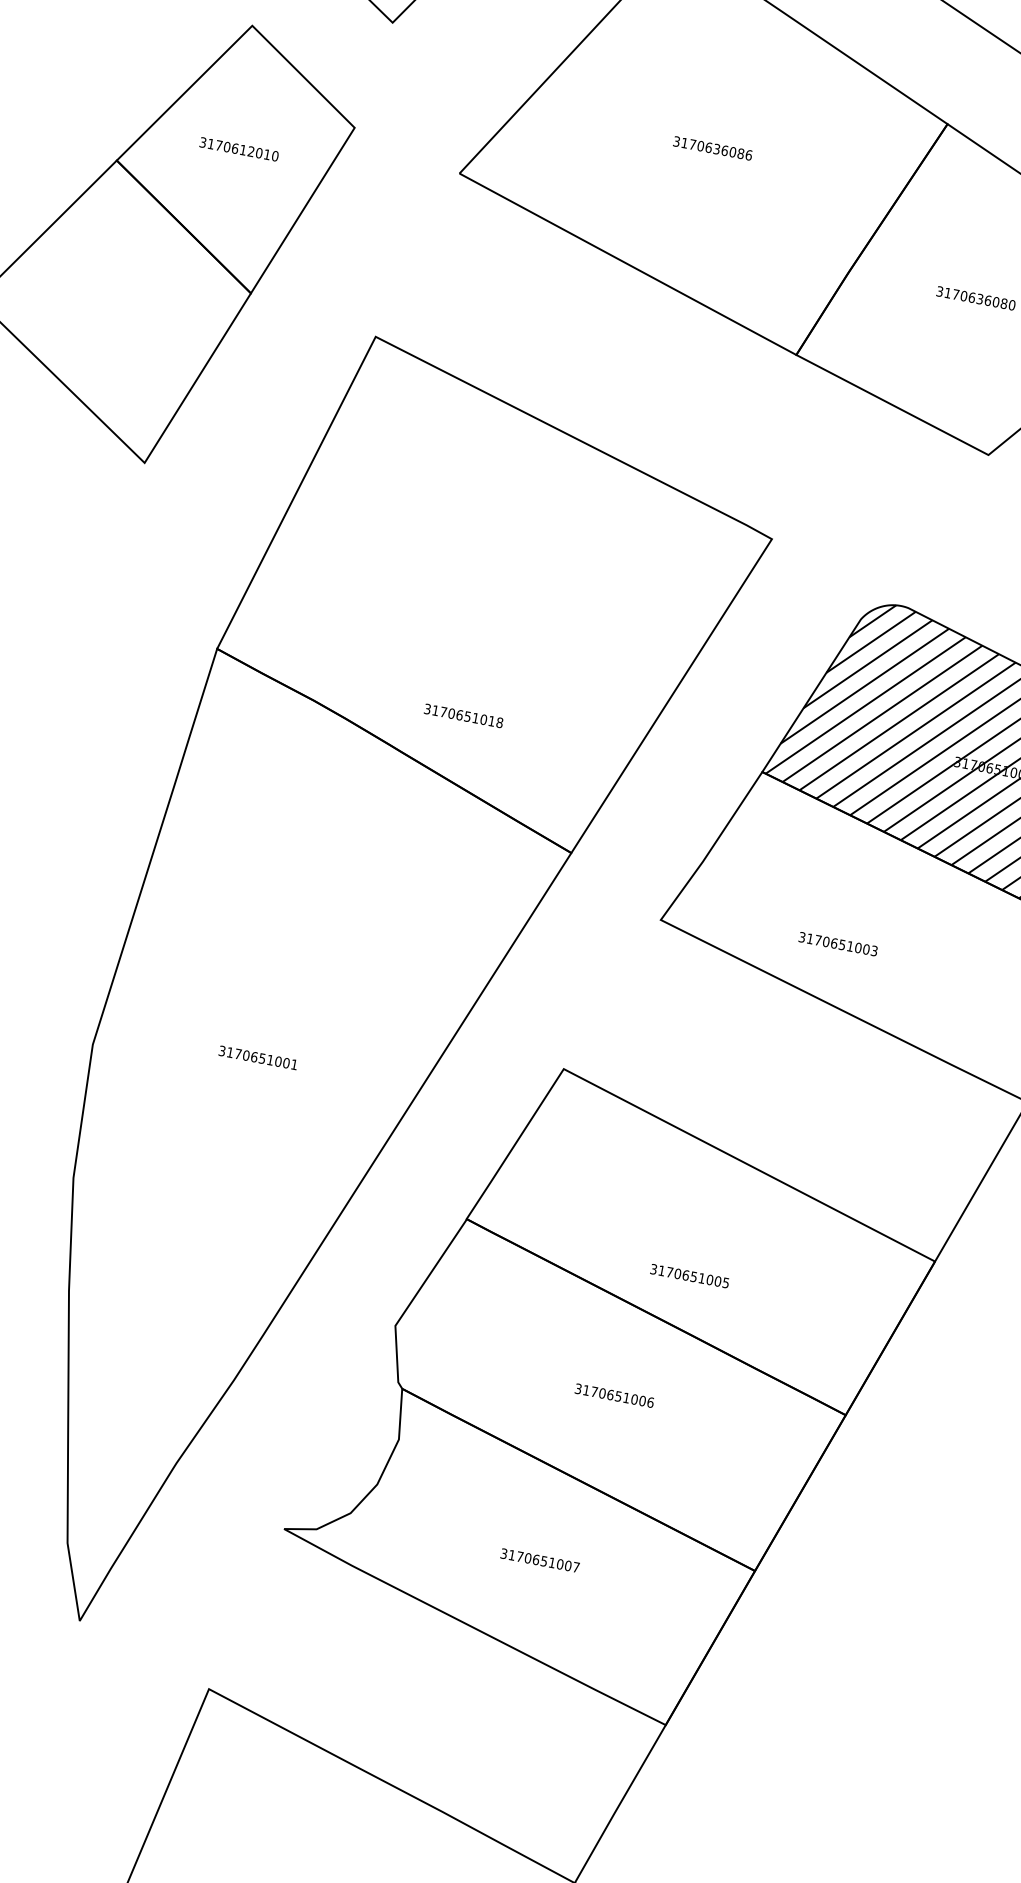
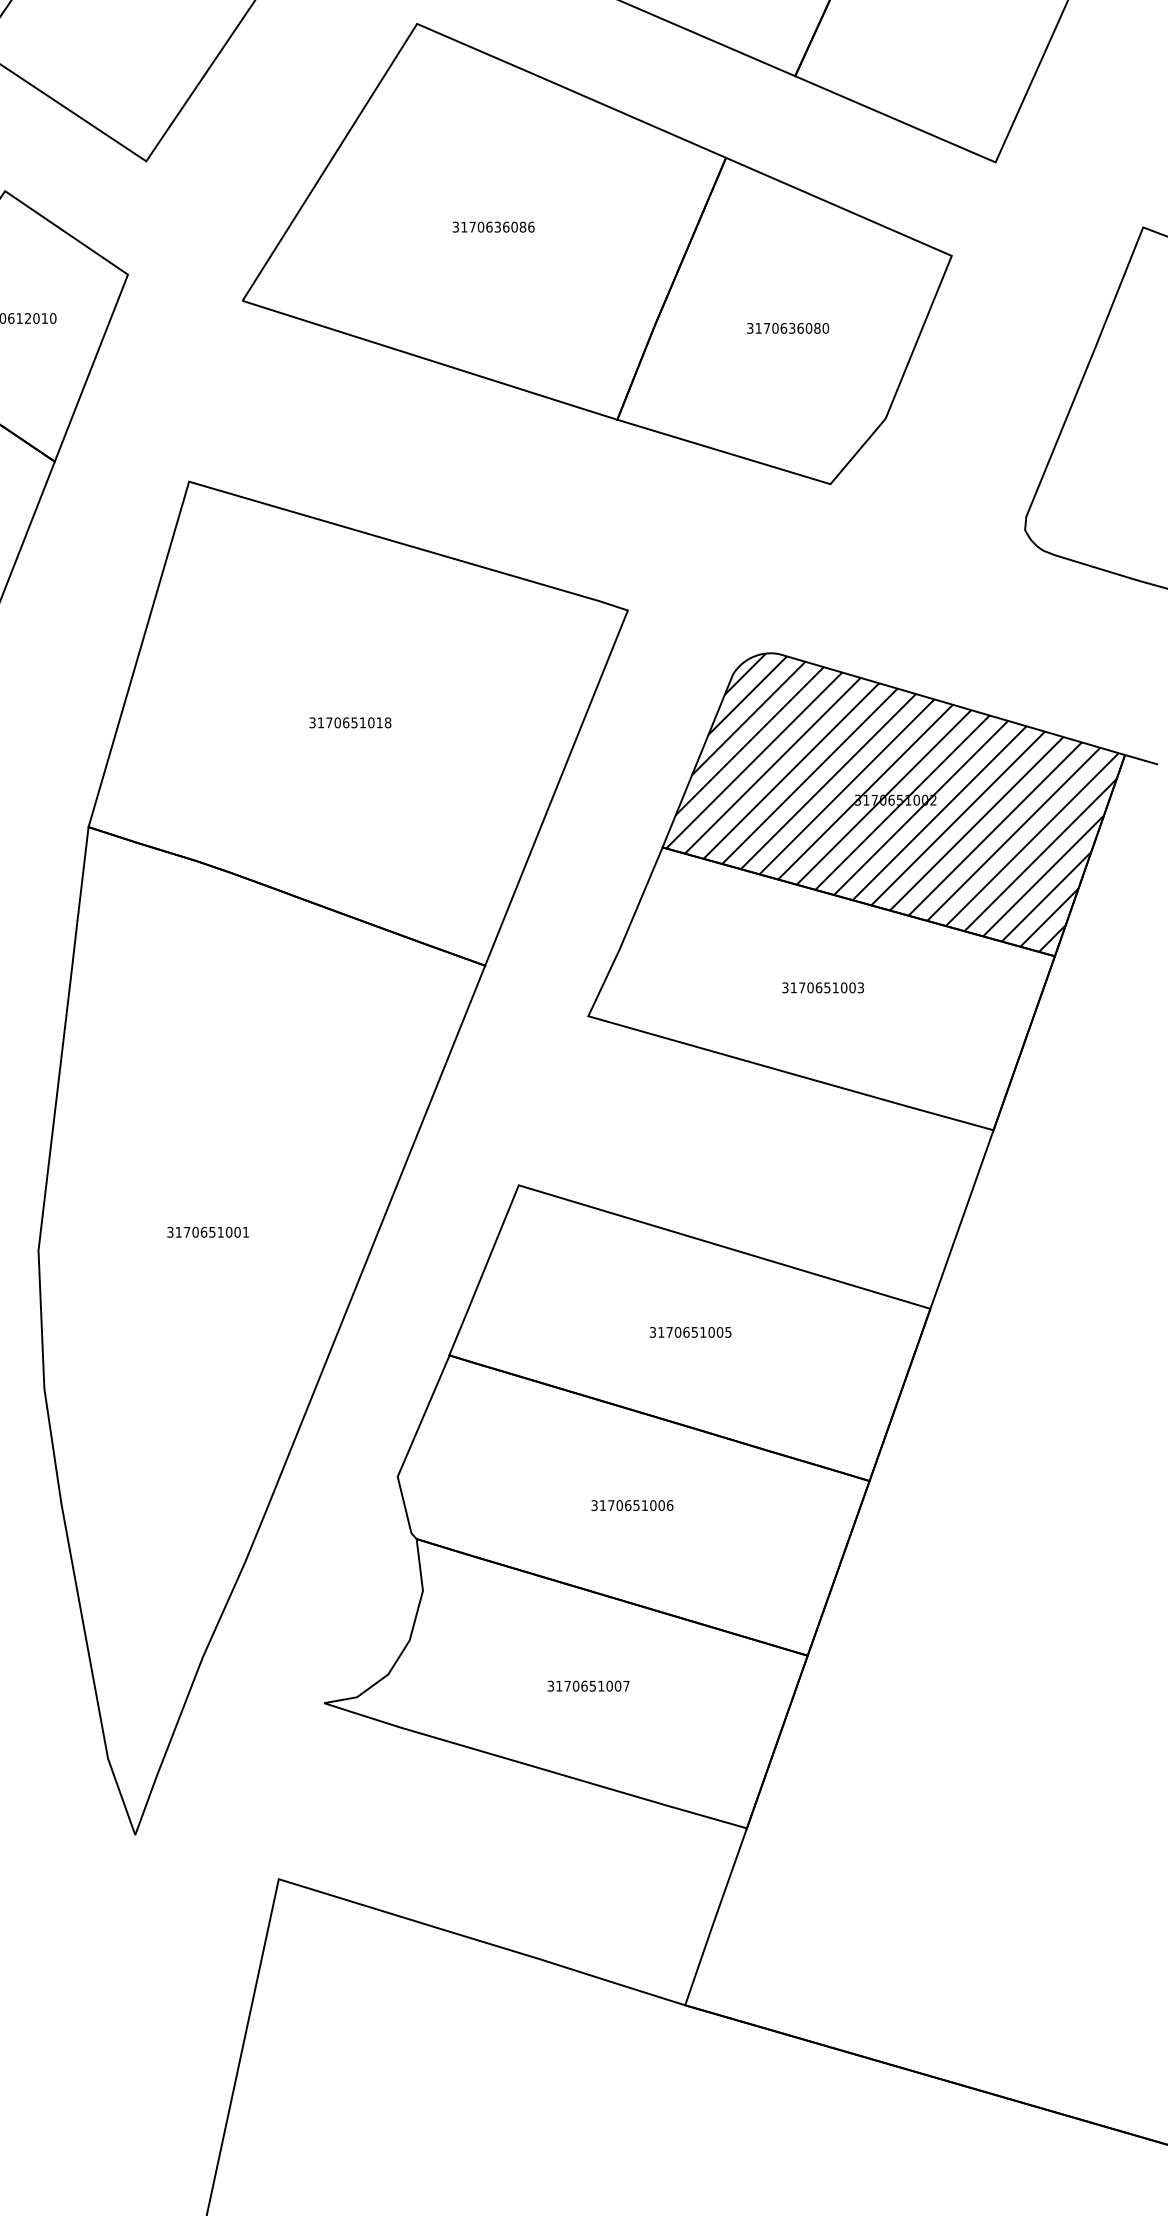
text: (463, 715) -> (350, 722), moved
text: (837, 943) -> (822, 987), moved
text: (689, 1276) -> (690, 1332), moved

